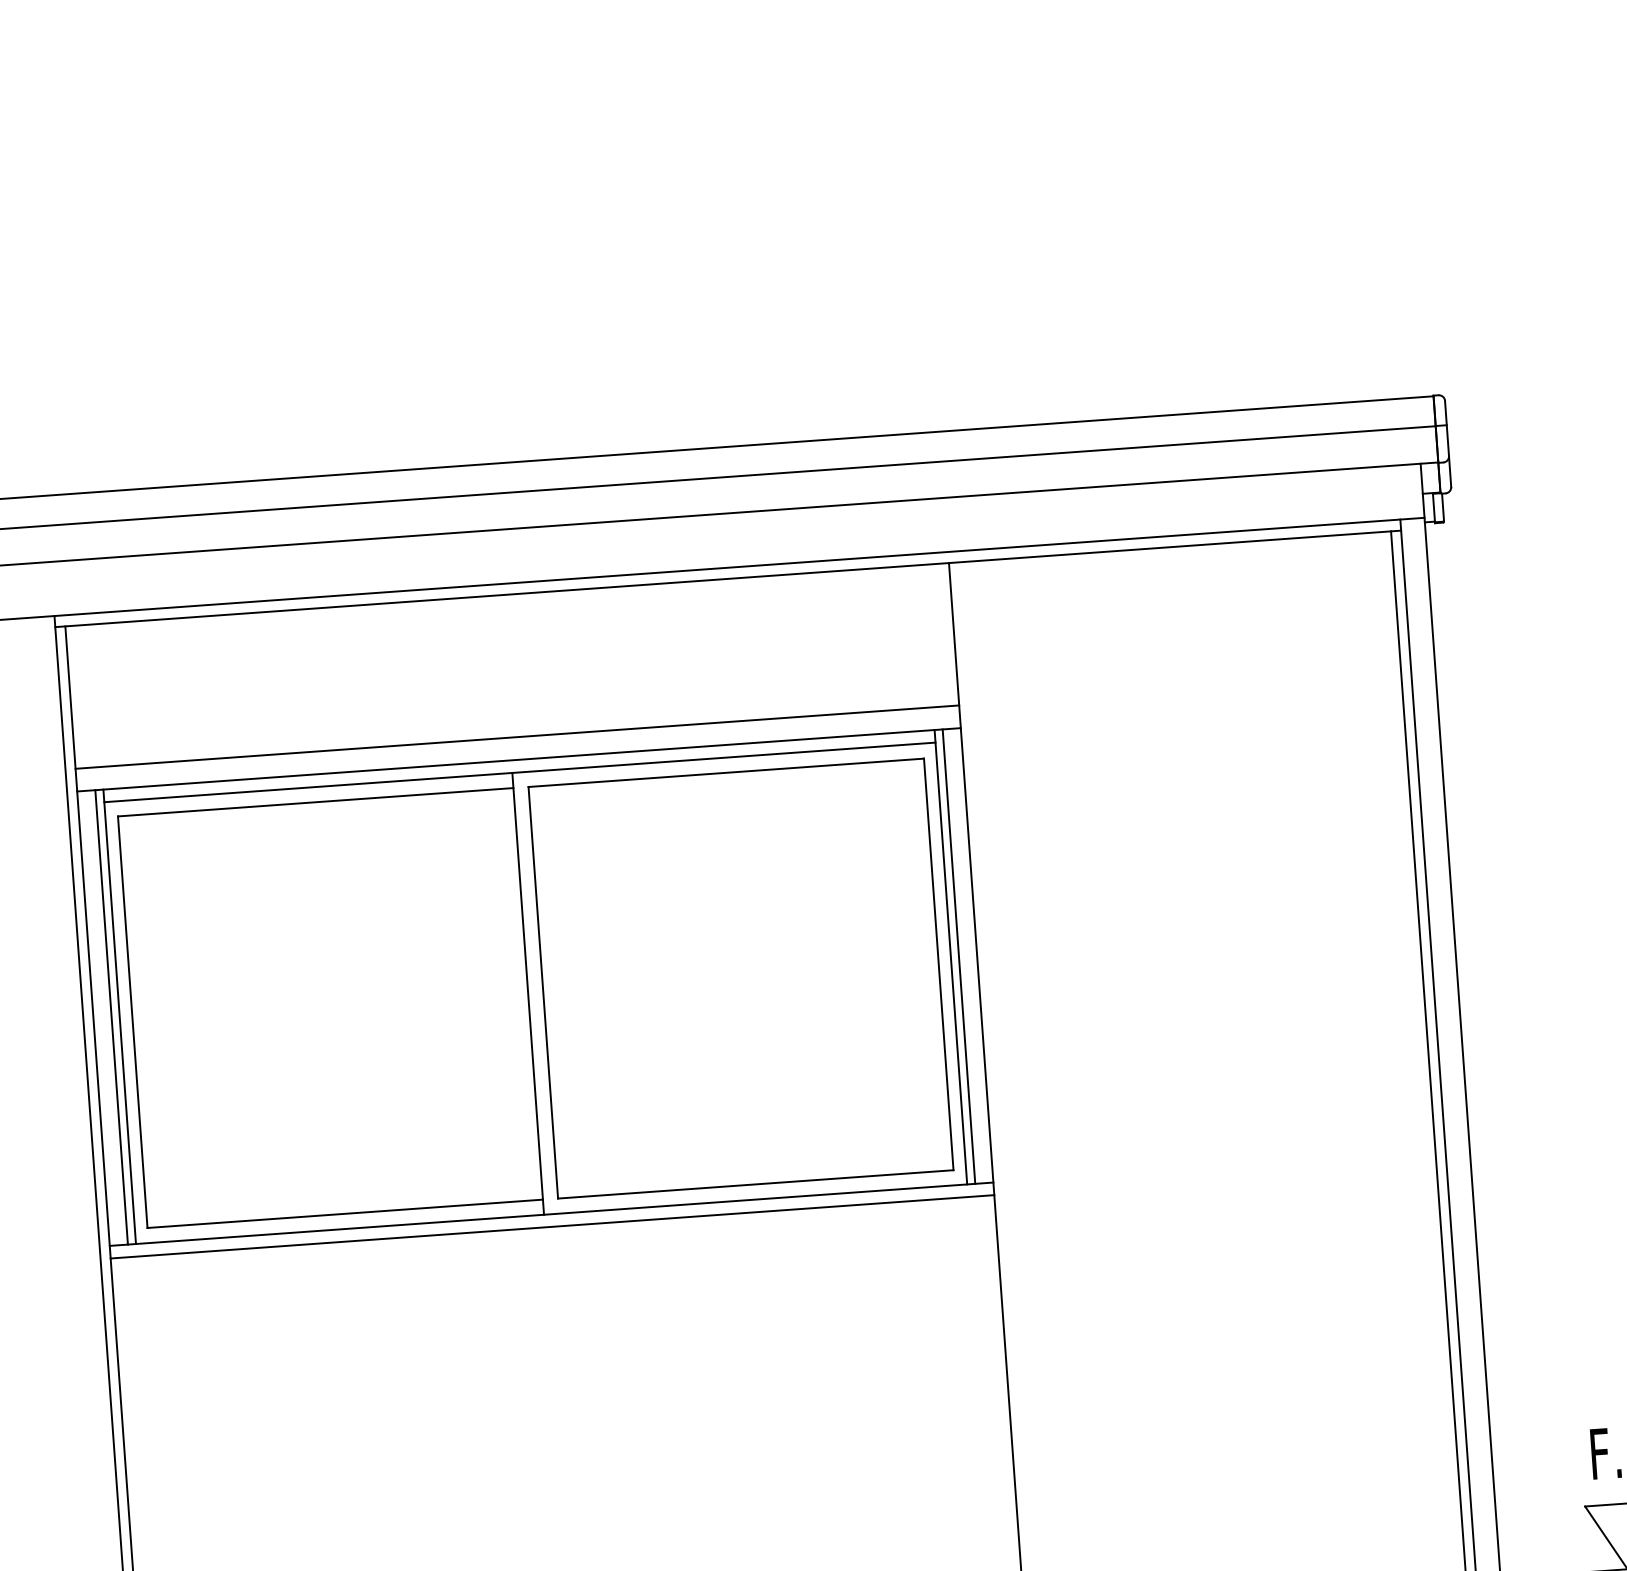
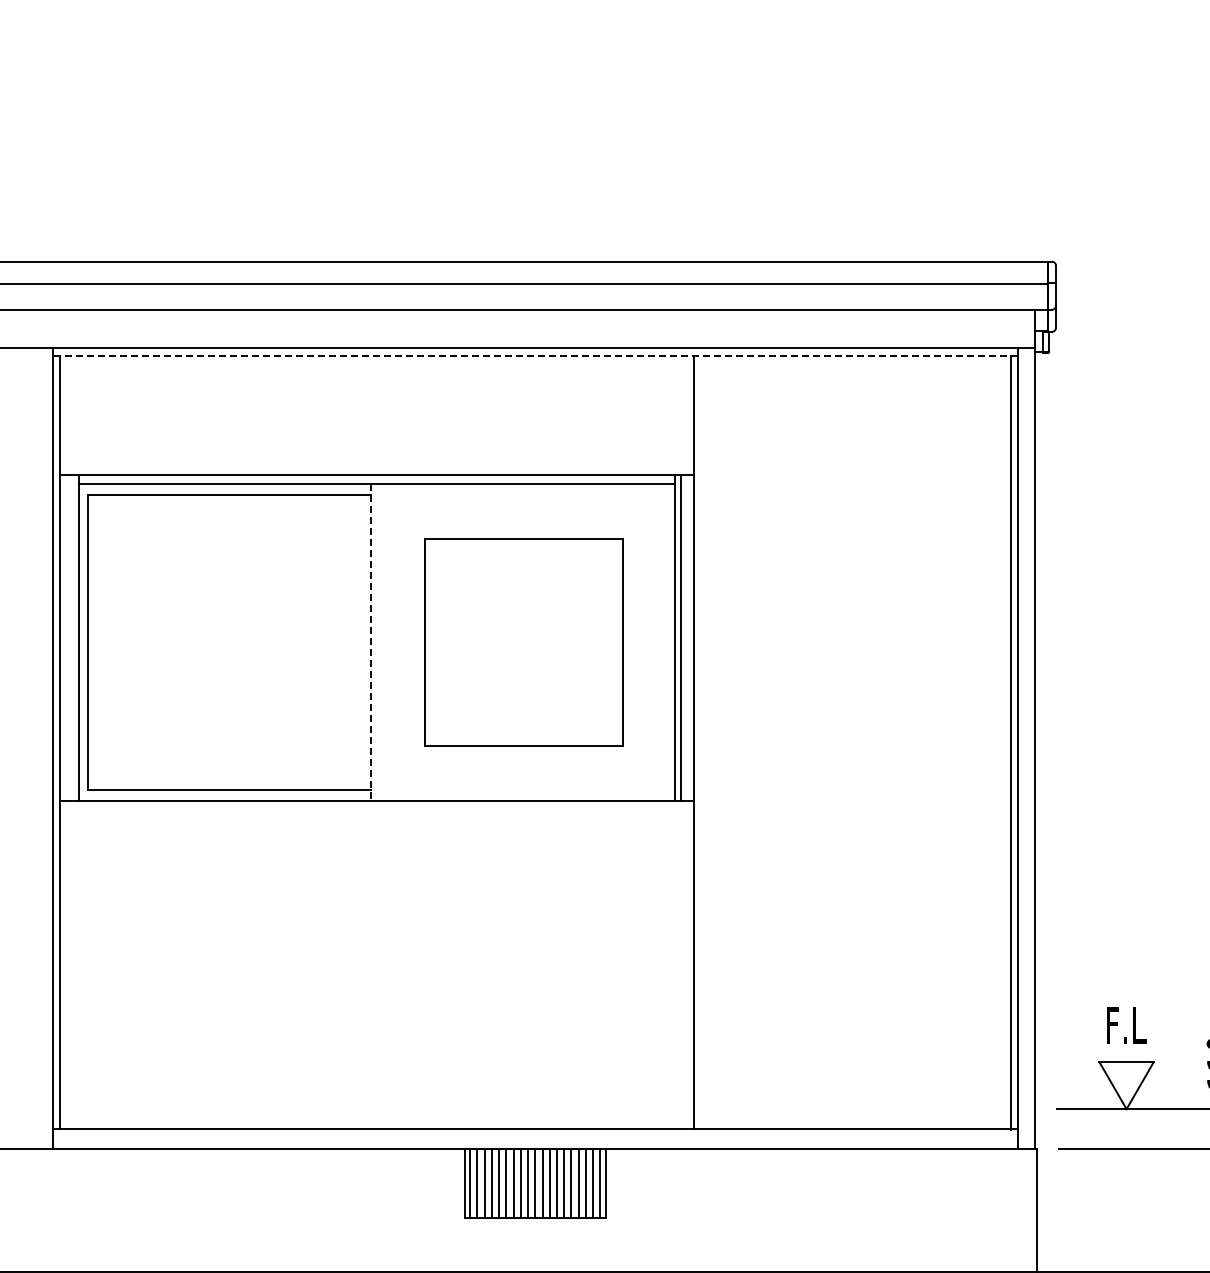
line: (728, 579) -> (535, 356), solid -> dashed
line: (517, 737) -> (376, 458), removed
part: (740, 979) -> (523, 642), size x0.7
line: (528, 994) -> (371, 642), solid -> dashed
line: (111, 1017) -> (72, 637), removed
line: (552, 1226) -> (376, 809), removed

